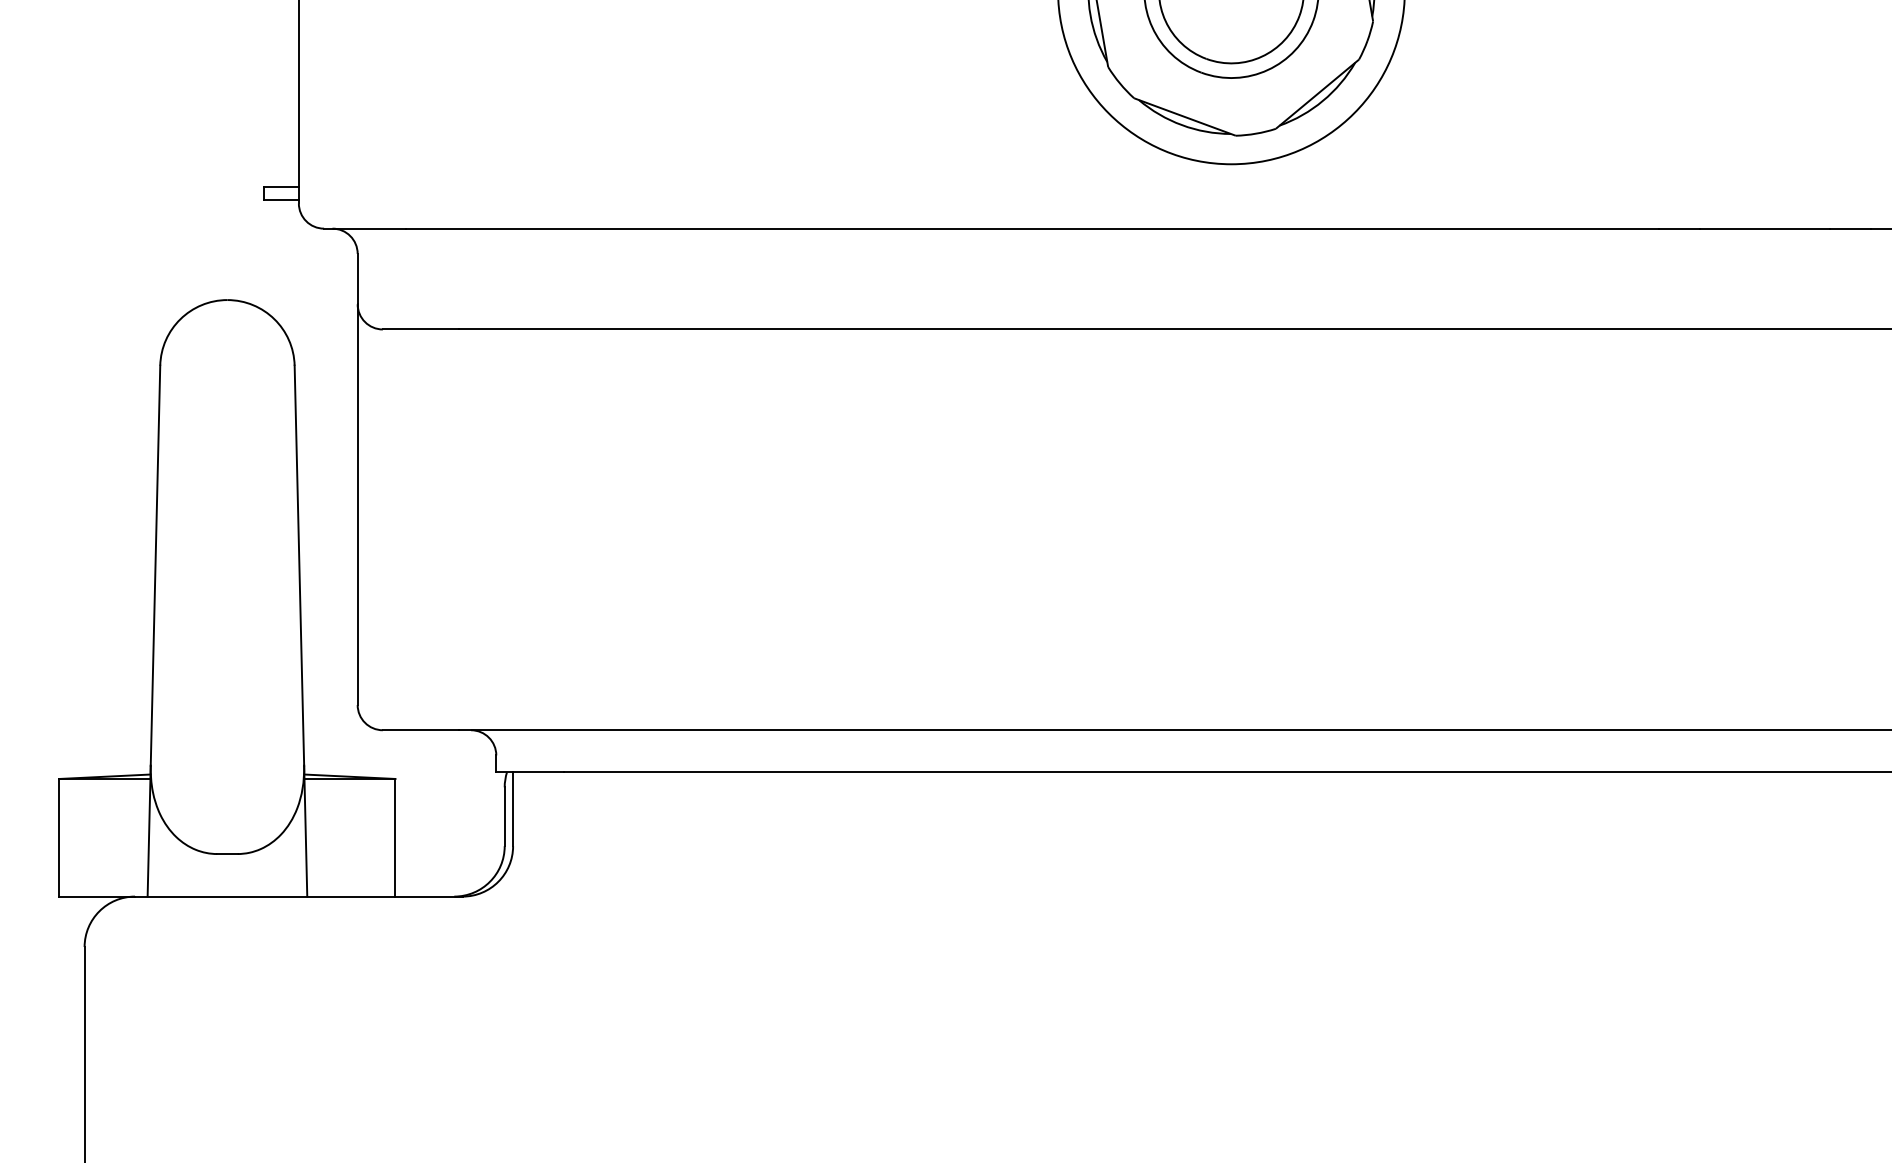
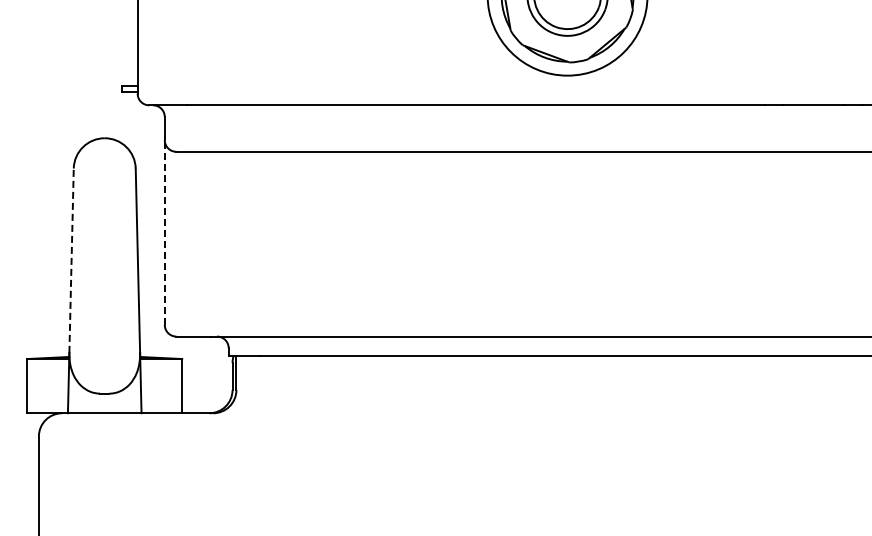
line: (357, 504) -> (164, 232), solid -> dashed
line: (155, 565) -> (71, 260), solid -> dashed

